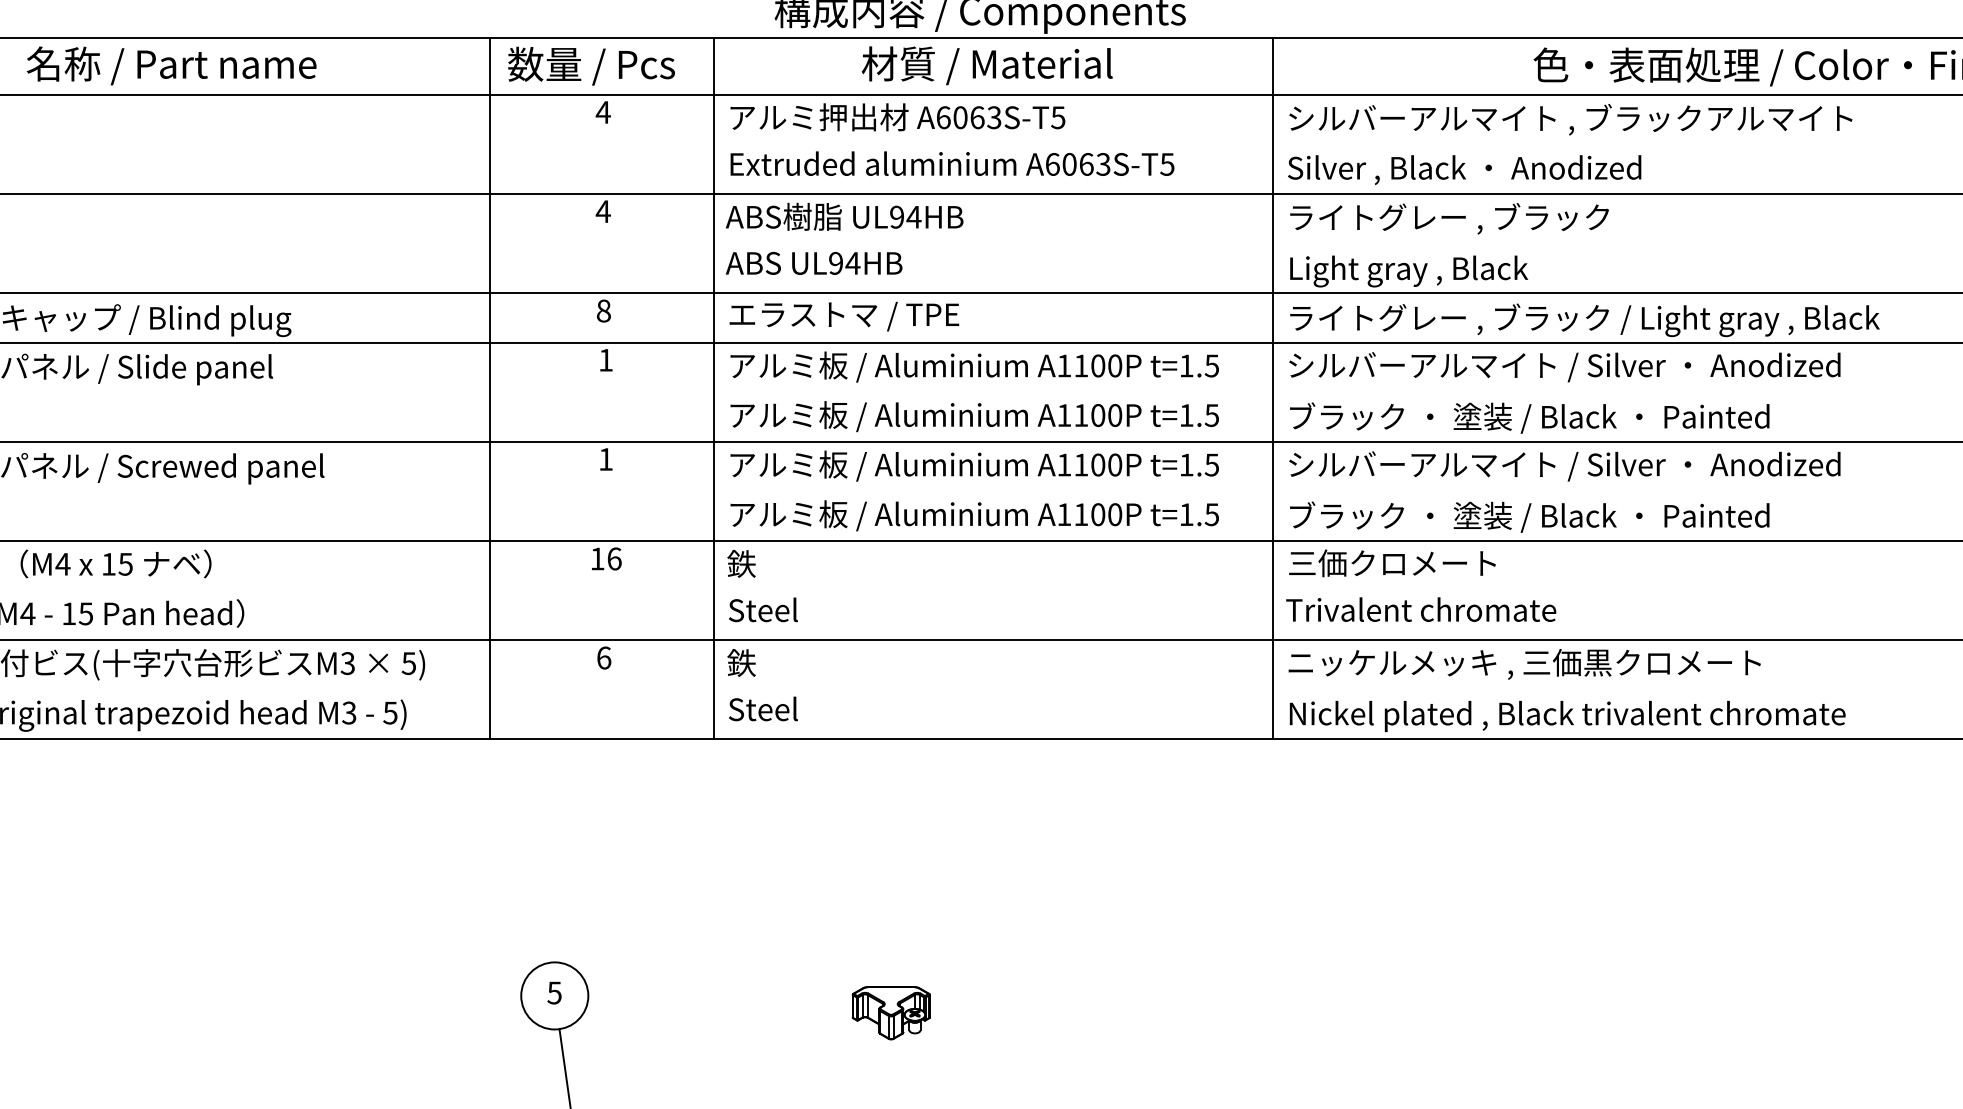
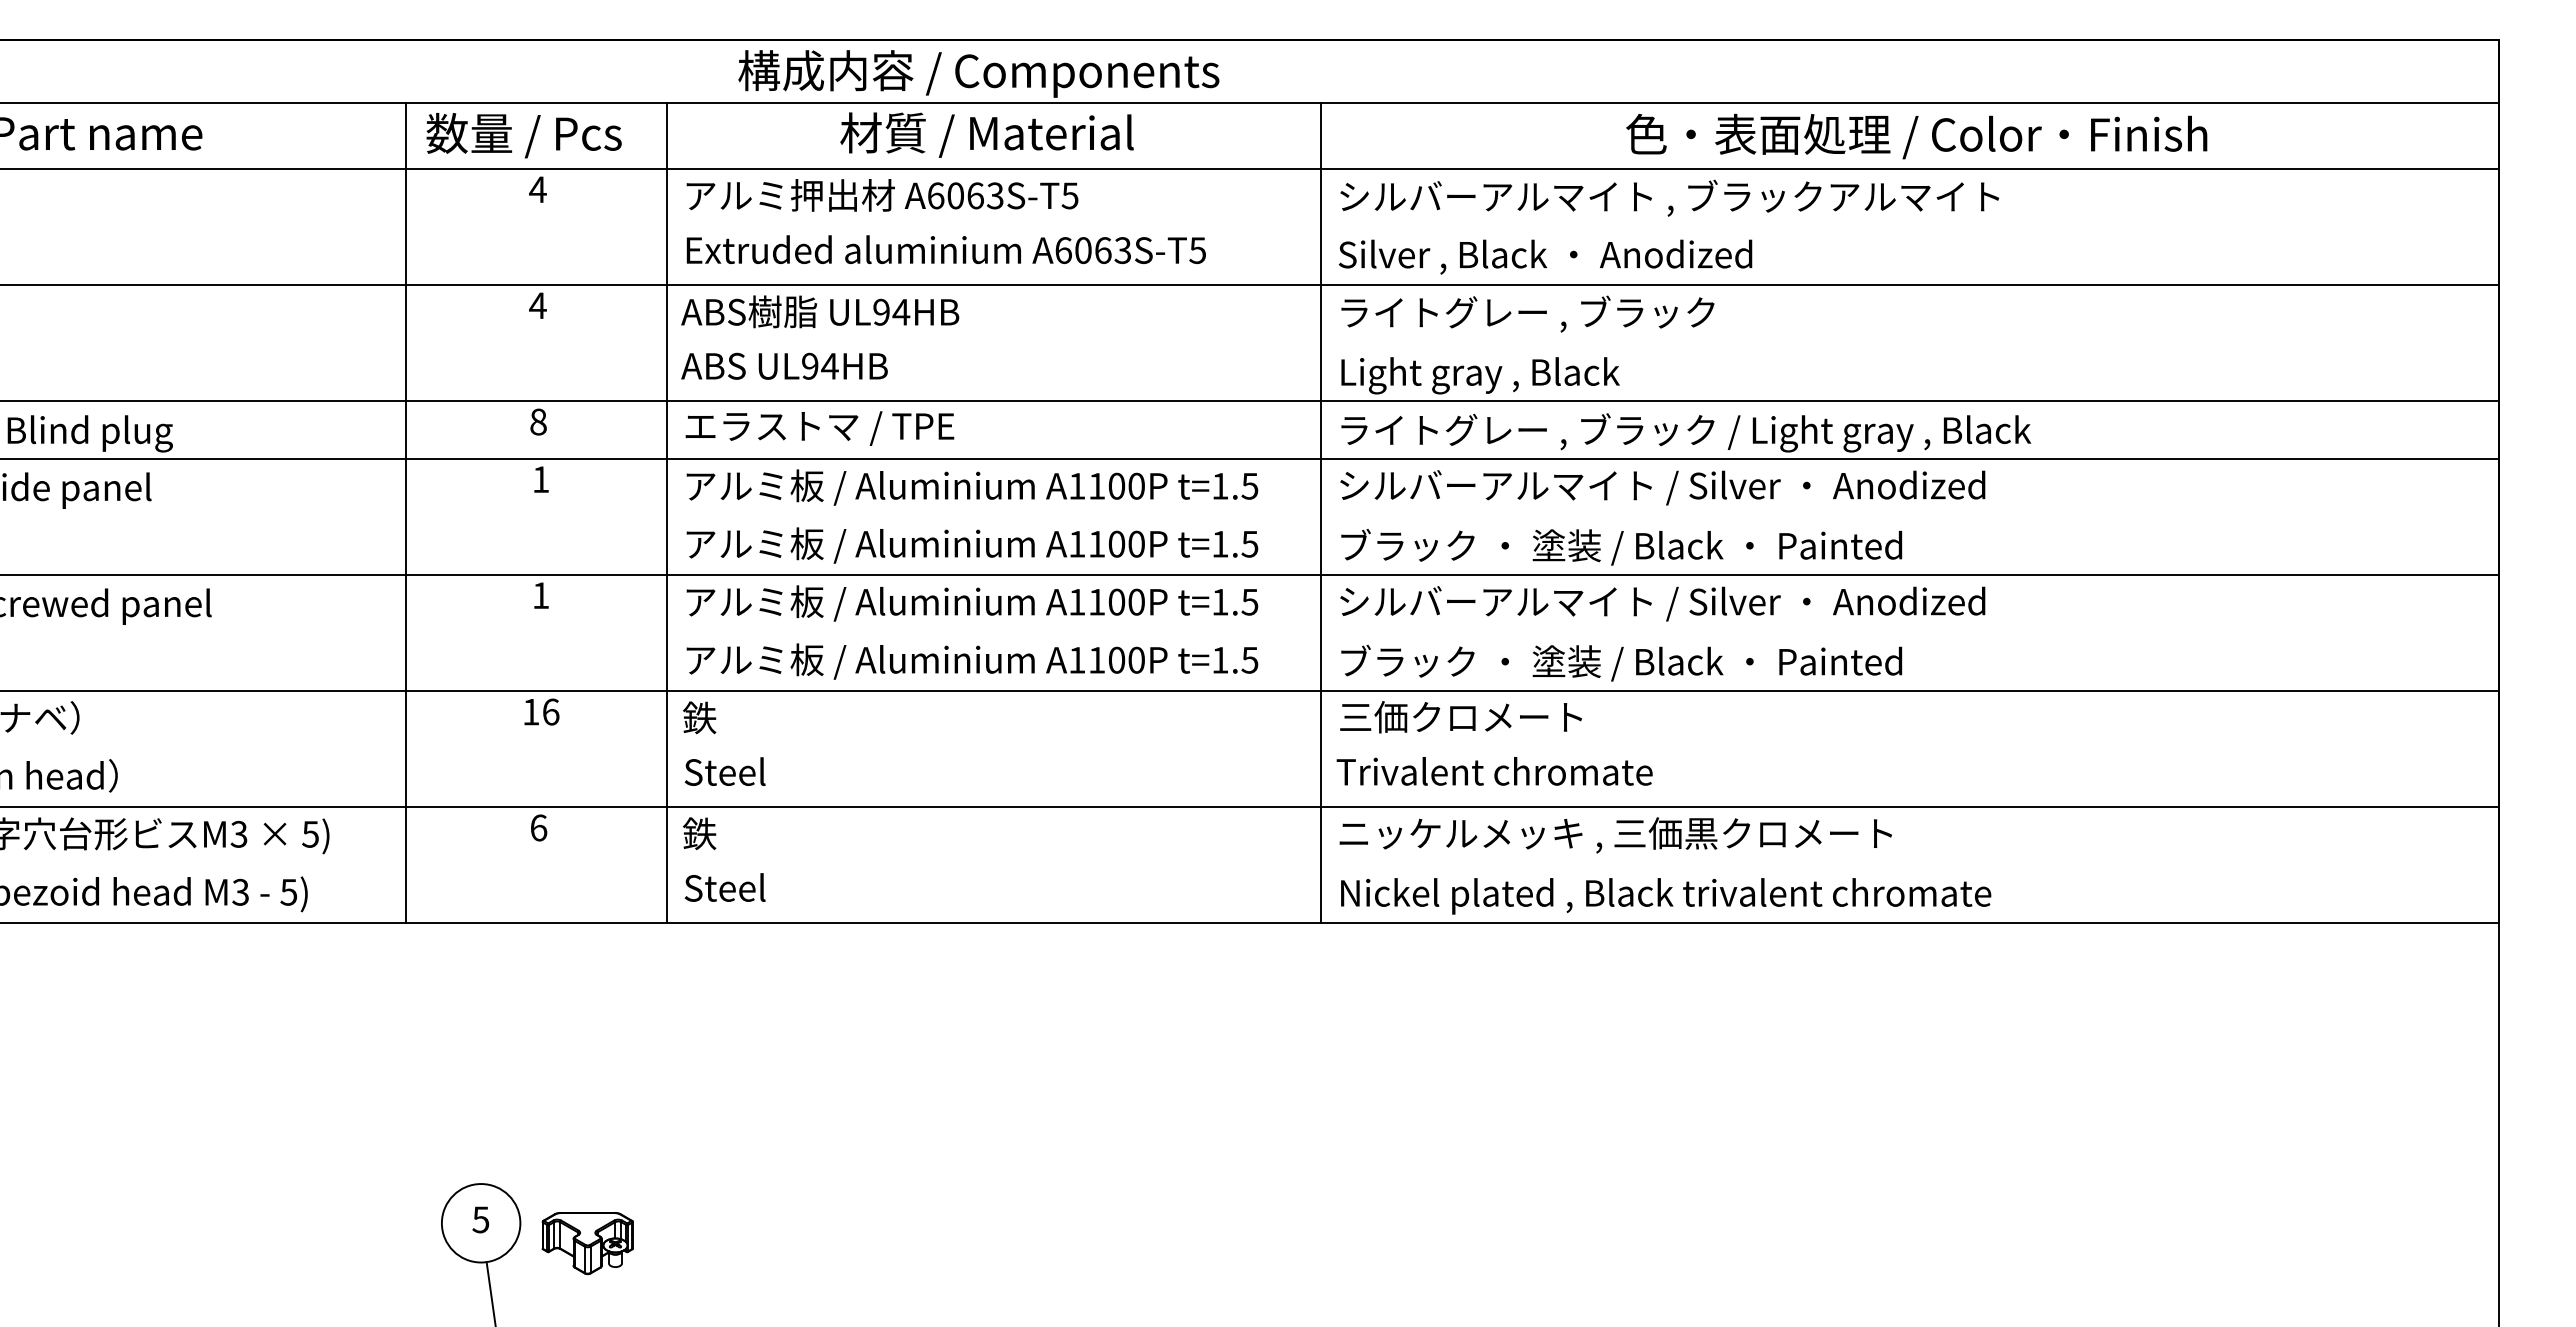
part: (891, 1013) -> (587, 1243), moved

